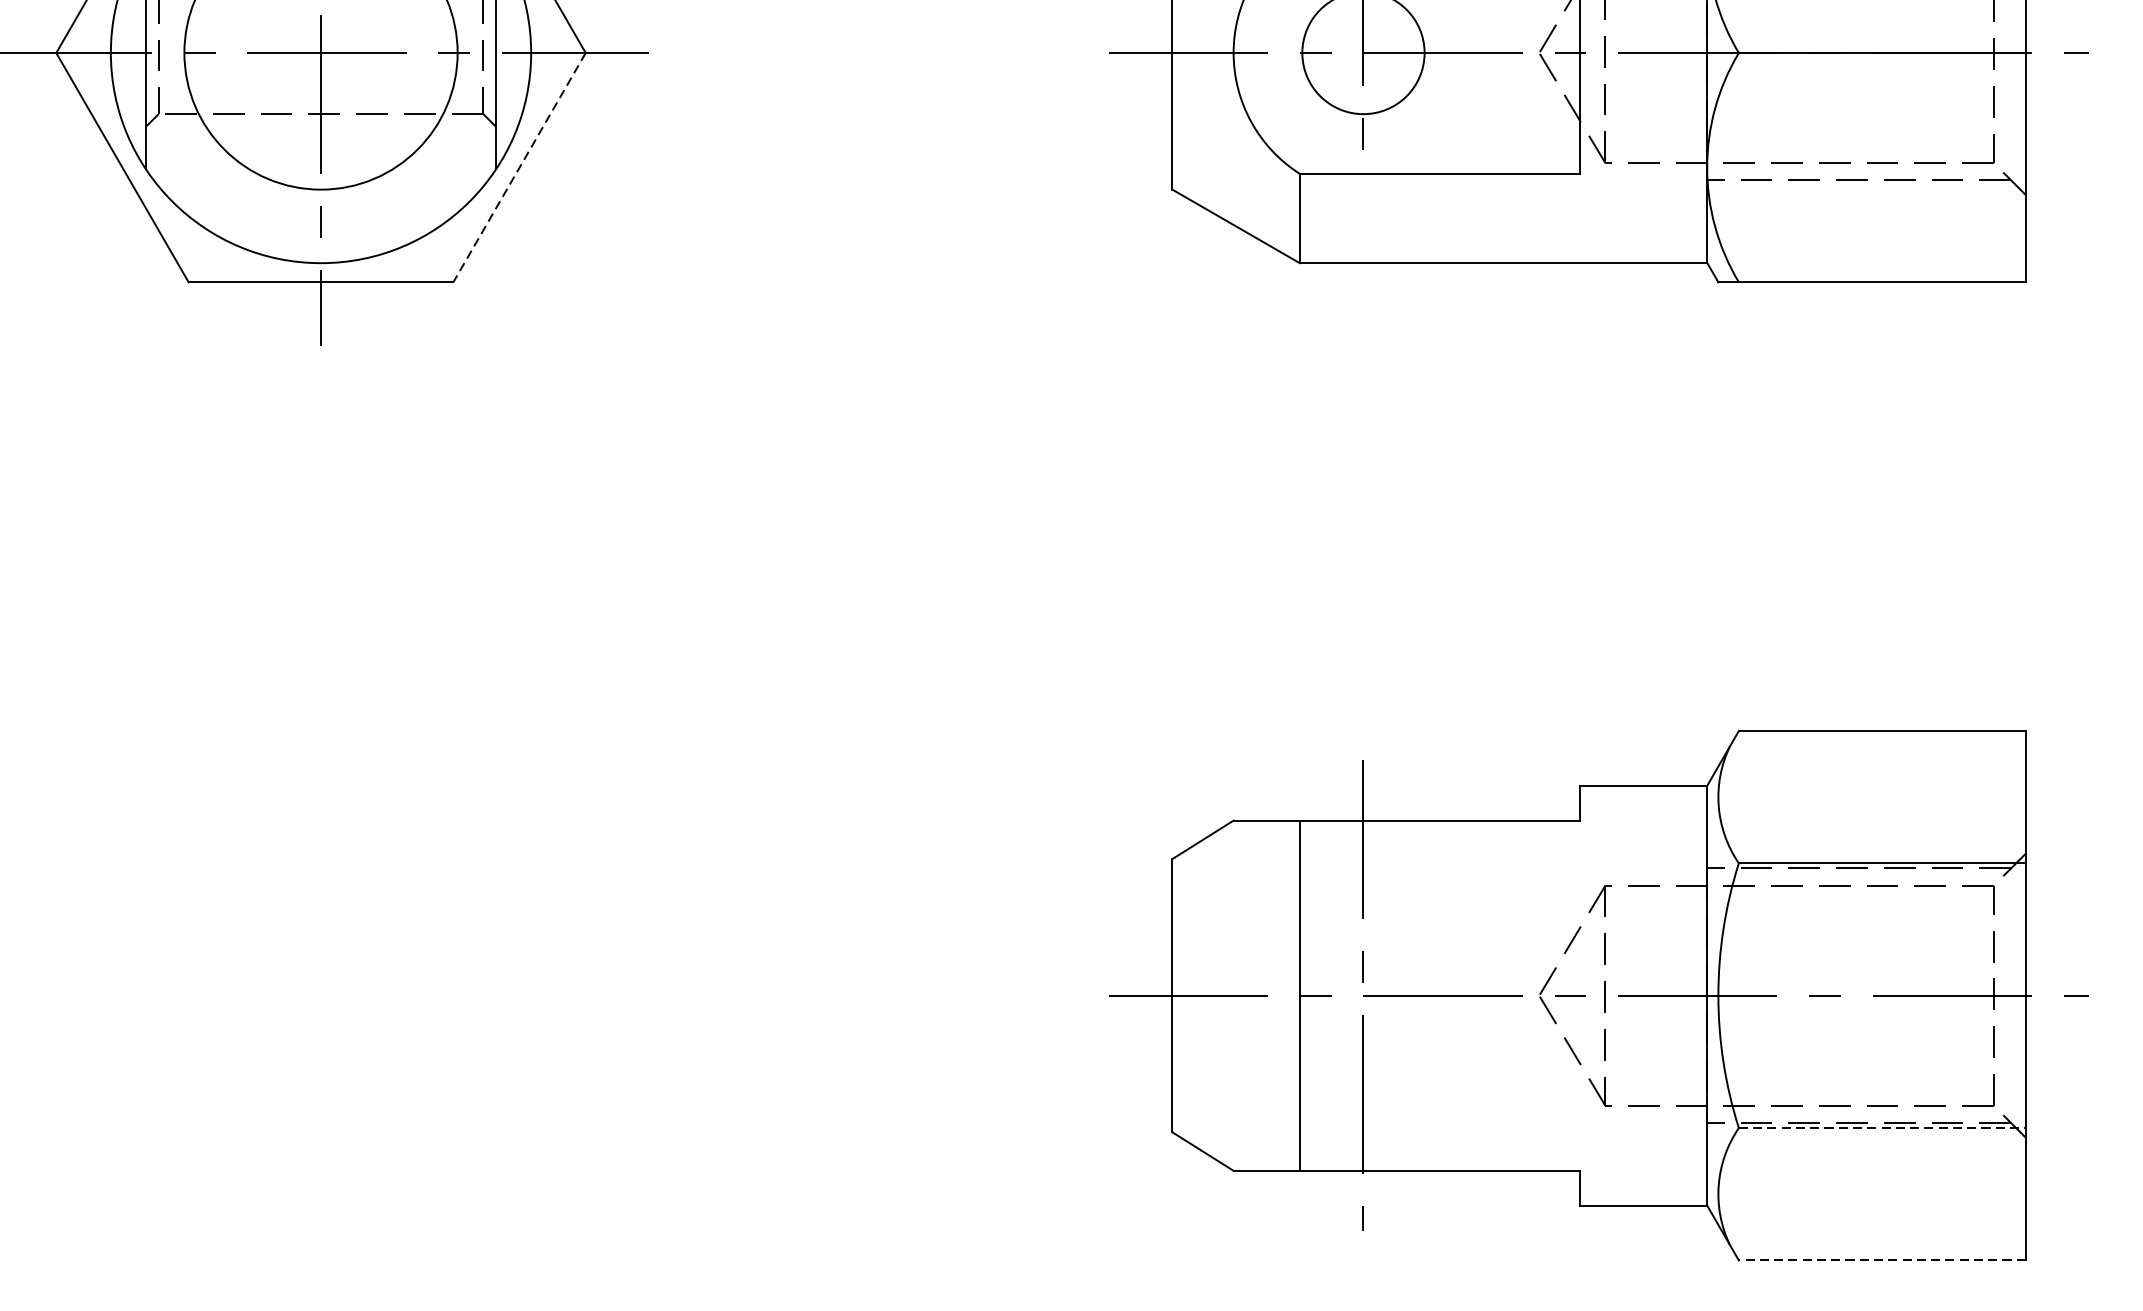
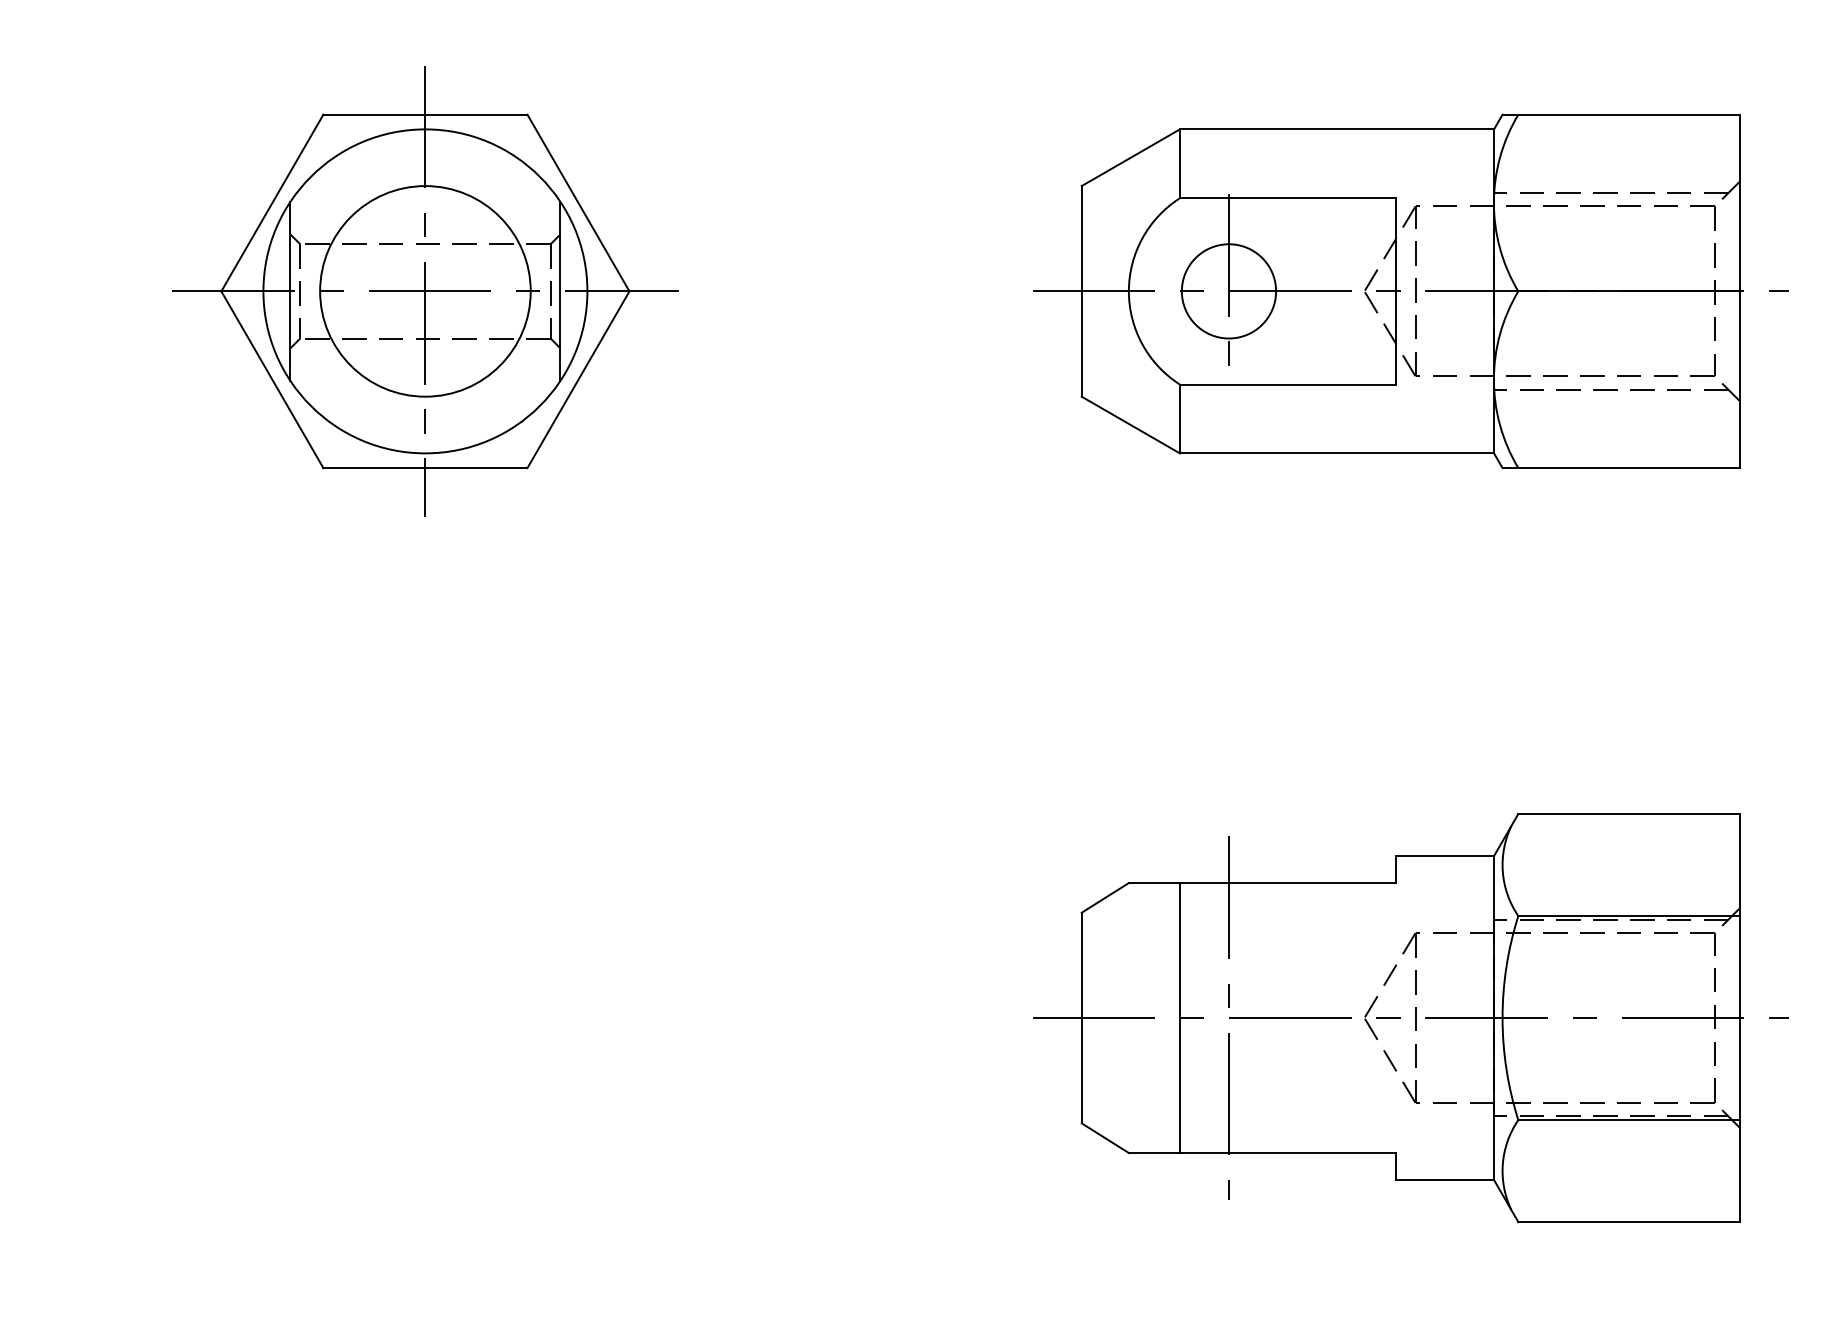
line: (519, 168) -> (578, 380), dashed -> solid
line: (1881, 1128) -> (1628, 1120), dashed -> solid
line: (1881, 1260) -> (1628, 1222), dashed -> solid

